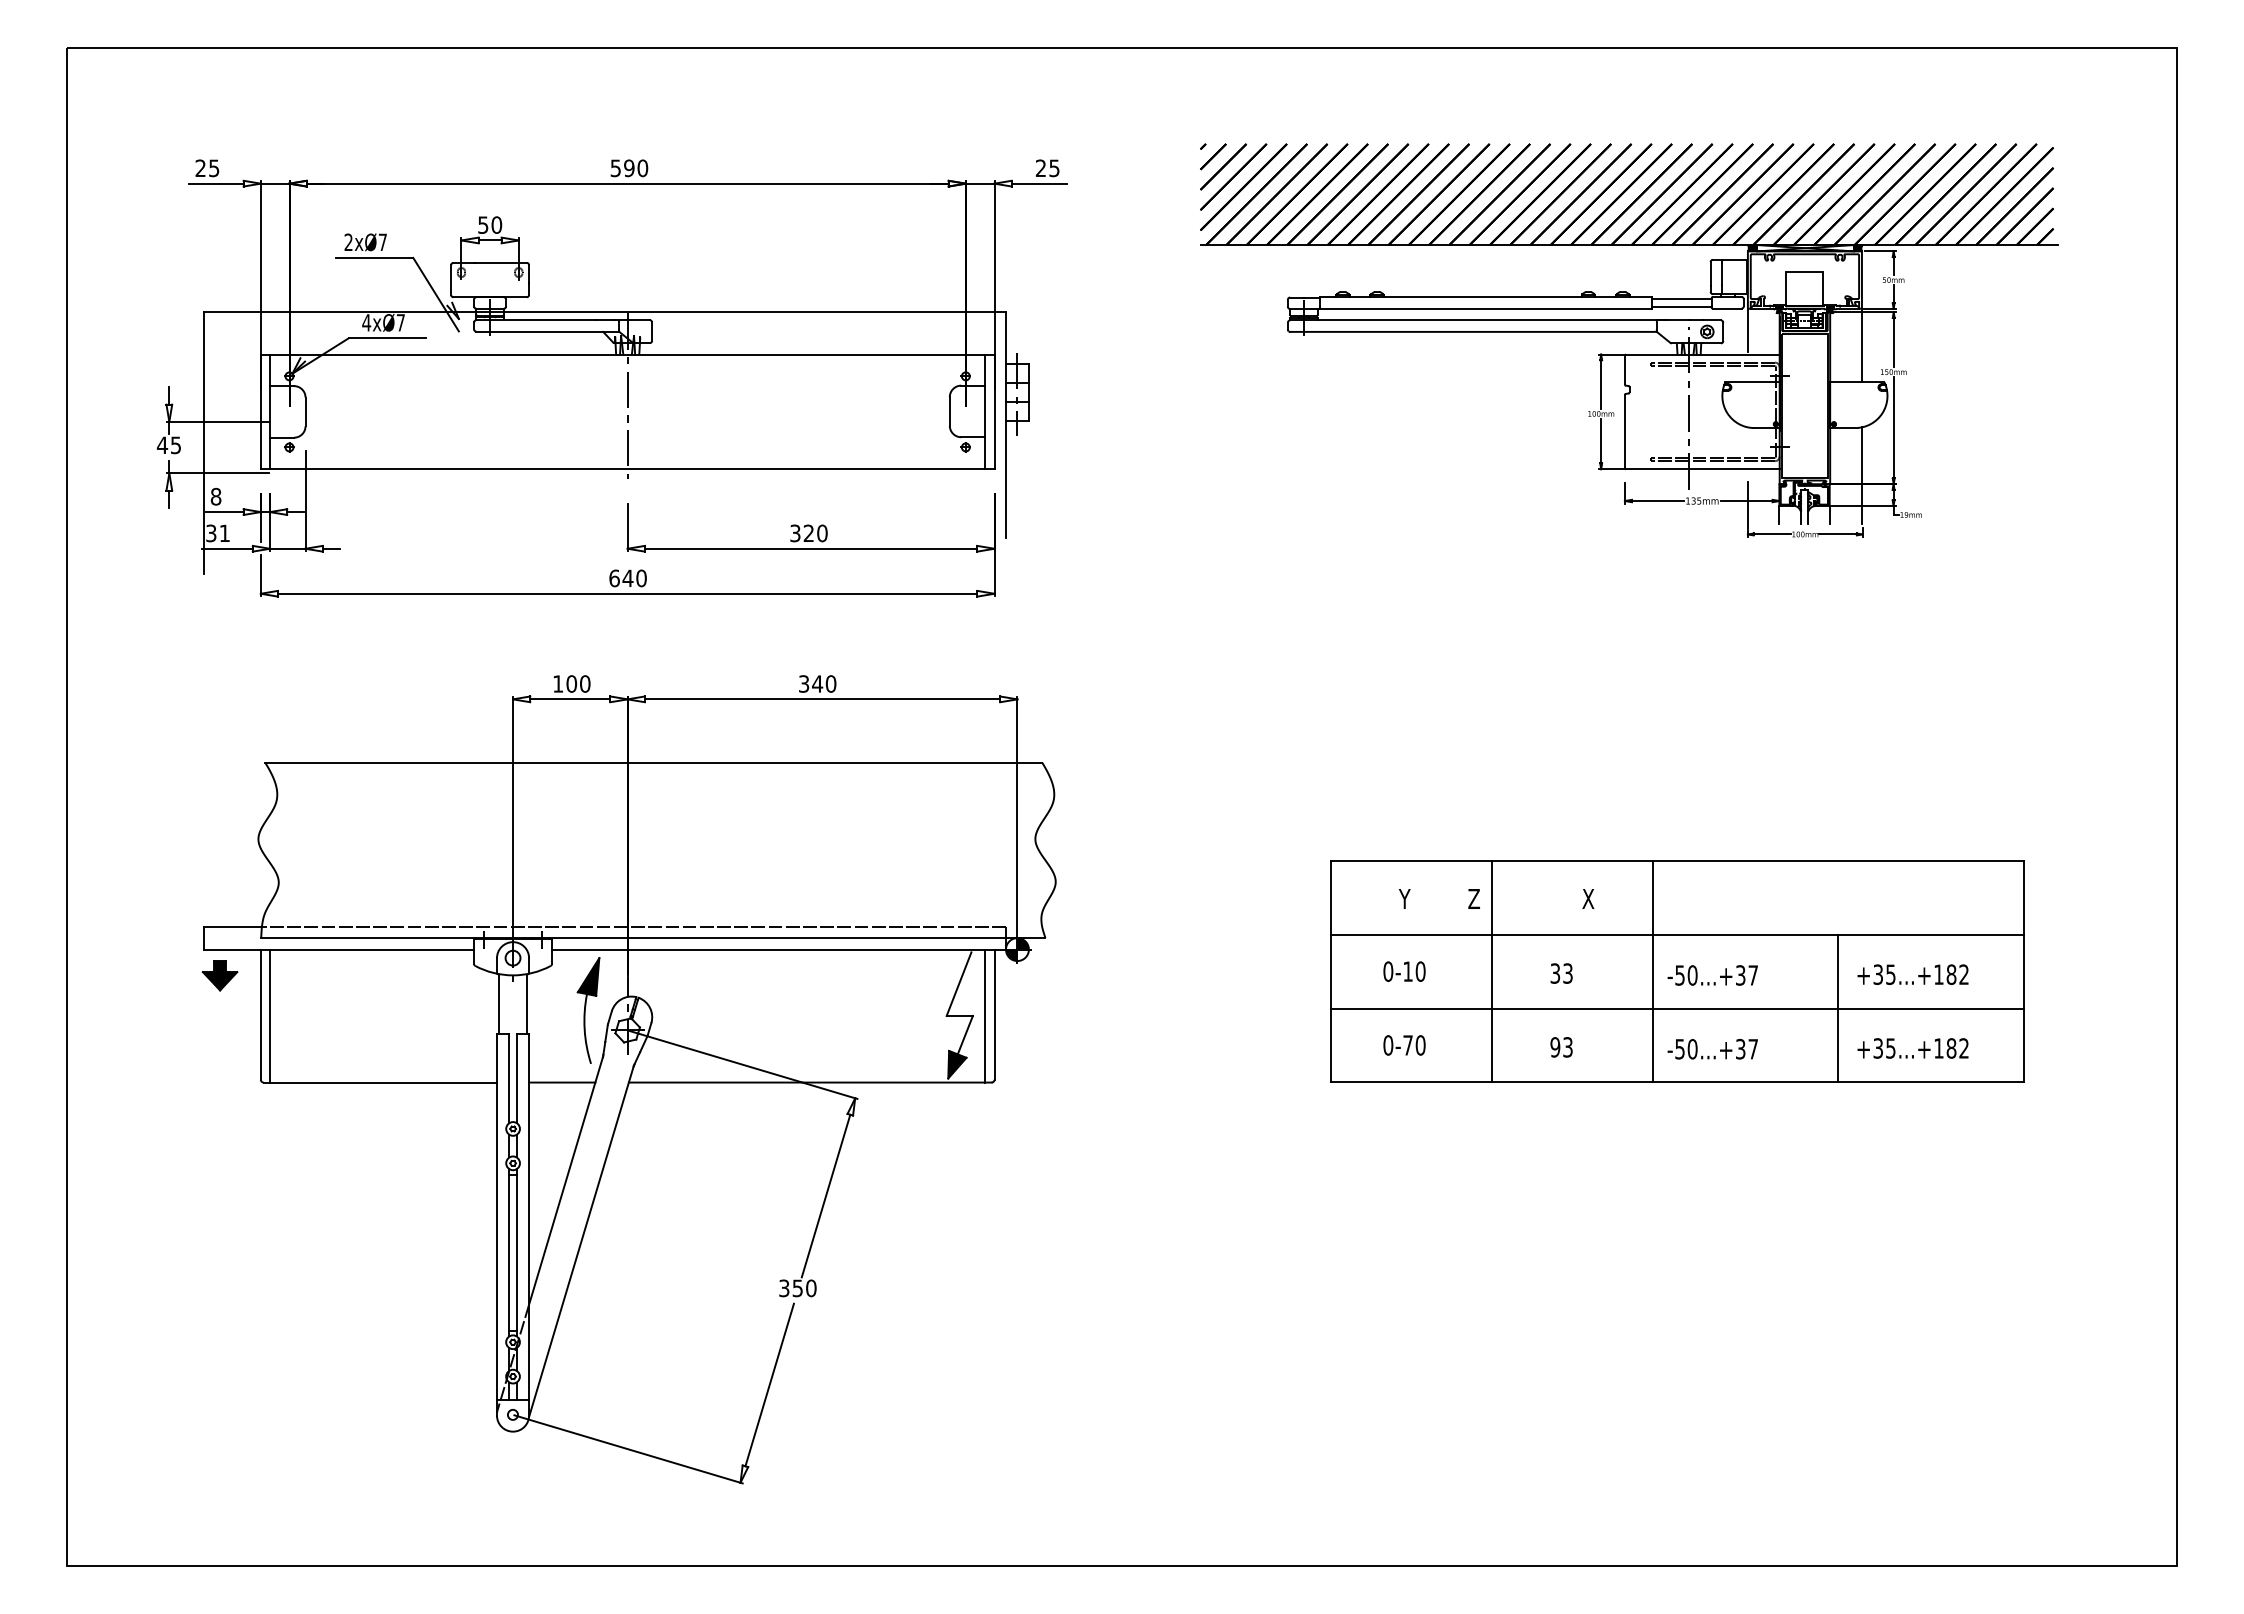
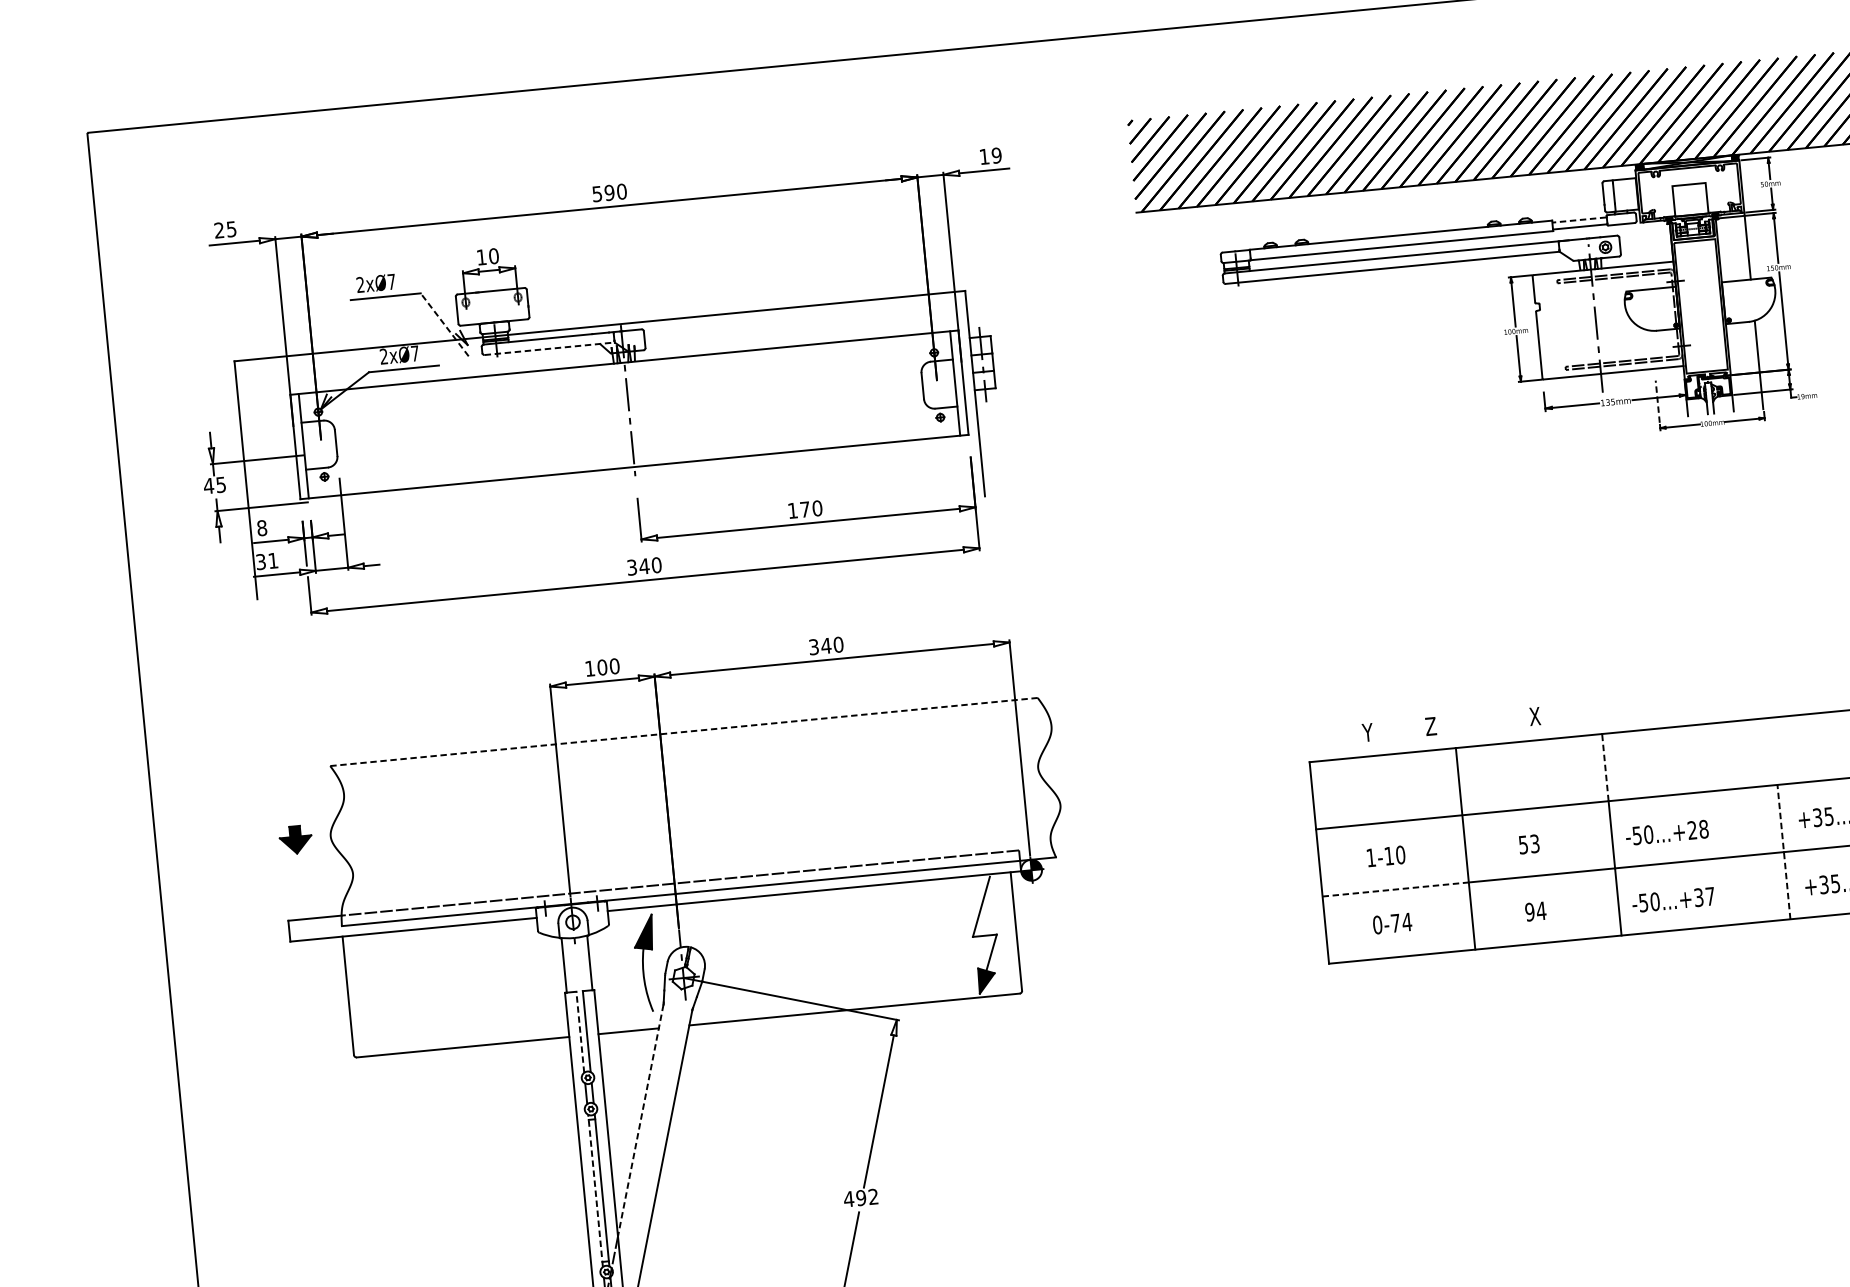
text: (1047, 167) -> (990, 155), 25 -> 19
text: (483, 224) -> (481, 256), 50 -> 10
line: (435, 294) -> (444, 324), solid -> dashed
line: (1681, 299) -> (1579, 220), solid -> dashed
text: (366, 322) -> (383, 356), 4xØ7 -> 2xØ7
line: (1747, 329) -> (1641, 241), removed
line: (547, 331) -> (549, 348), solid -> dashed
line: (1747, 504) -> (1657, 400), solid -> dashed
text: (801, 533) -> (798, 510), 320 -> 170
text: (614, 578) -> (632, 567), 640 -> 340
line: (654, 762) -> (684, 731), solid -> dashed
text: (1496, 898) -> (1451, 724), moved
line: (1652, 898) -> (1605, 768), solid -> dashed
text: (1388, 971) -> (1371, 857), 0-10 -> 1-10
text: (1555, 973) -> (1523, 844), 33 -> 53
part: (219, 975) -> (295, 839), moved
text: (1747, 975) -> (1698, 829), -50...+37 -> -50...+28
line: (1412, 1008) -> (1396, 889), solid -> dashed
line: (1838, 1008) -> (1784, 851), solid -> dashed
line: (270, 1015) -> (357, 995), removed
line: (985, 1015) -> (1008, 933), removed
text: (1420, 1045) -> (1406, 922), 0-70 -> 0-74
text: (1567, 1047) -> (1541, 911), 93 -> 94
line: (509, 1078) -> (580, 1032), solid -> dashed
line: (565, 1181) -> (640, 1121), solid -> dashed
line: (509, 1252) -> (595, 1190), solid -> dashed
text: (797, 1288) -> (860, 1198), 350 -> 492

